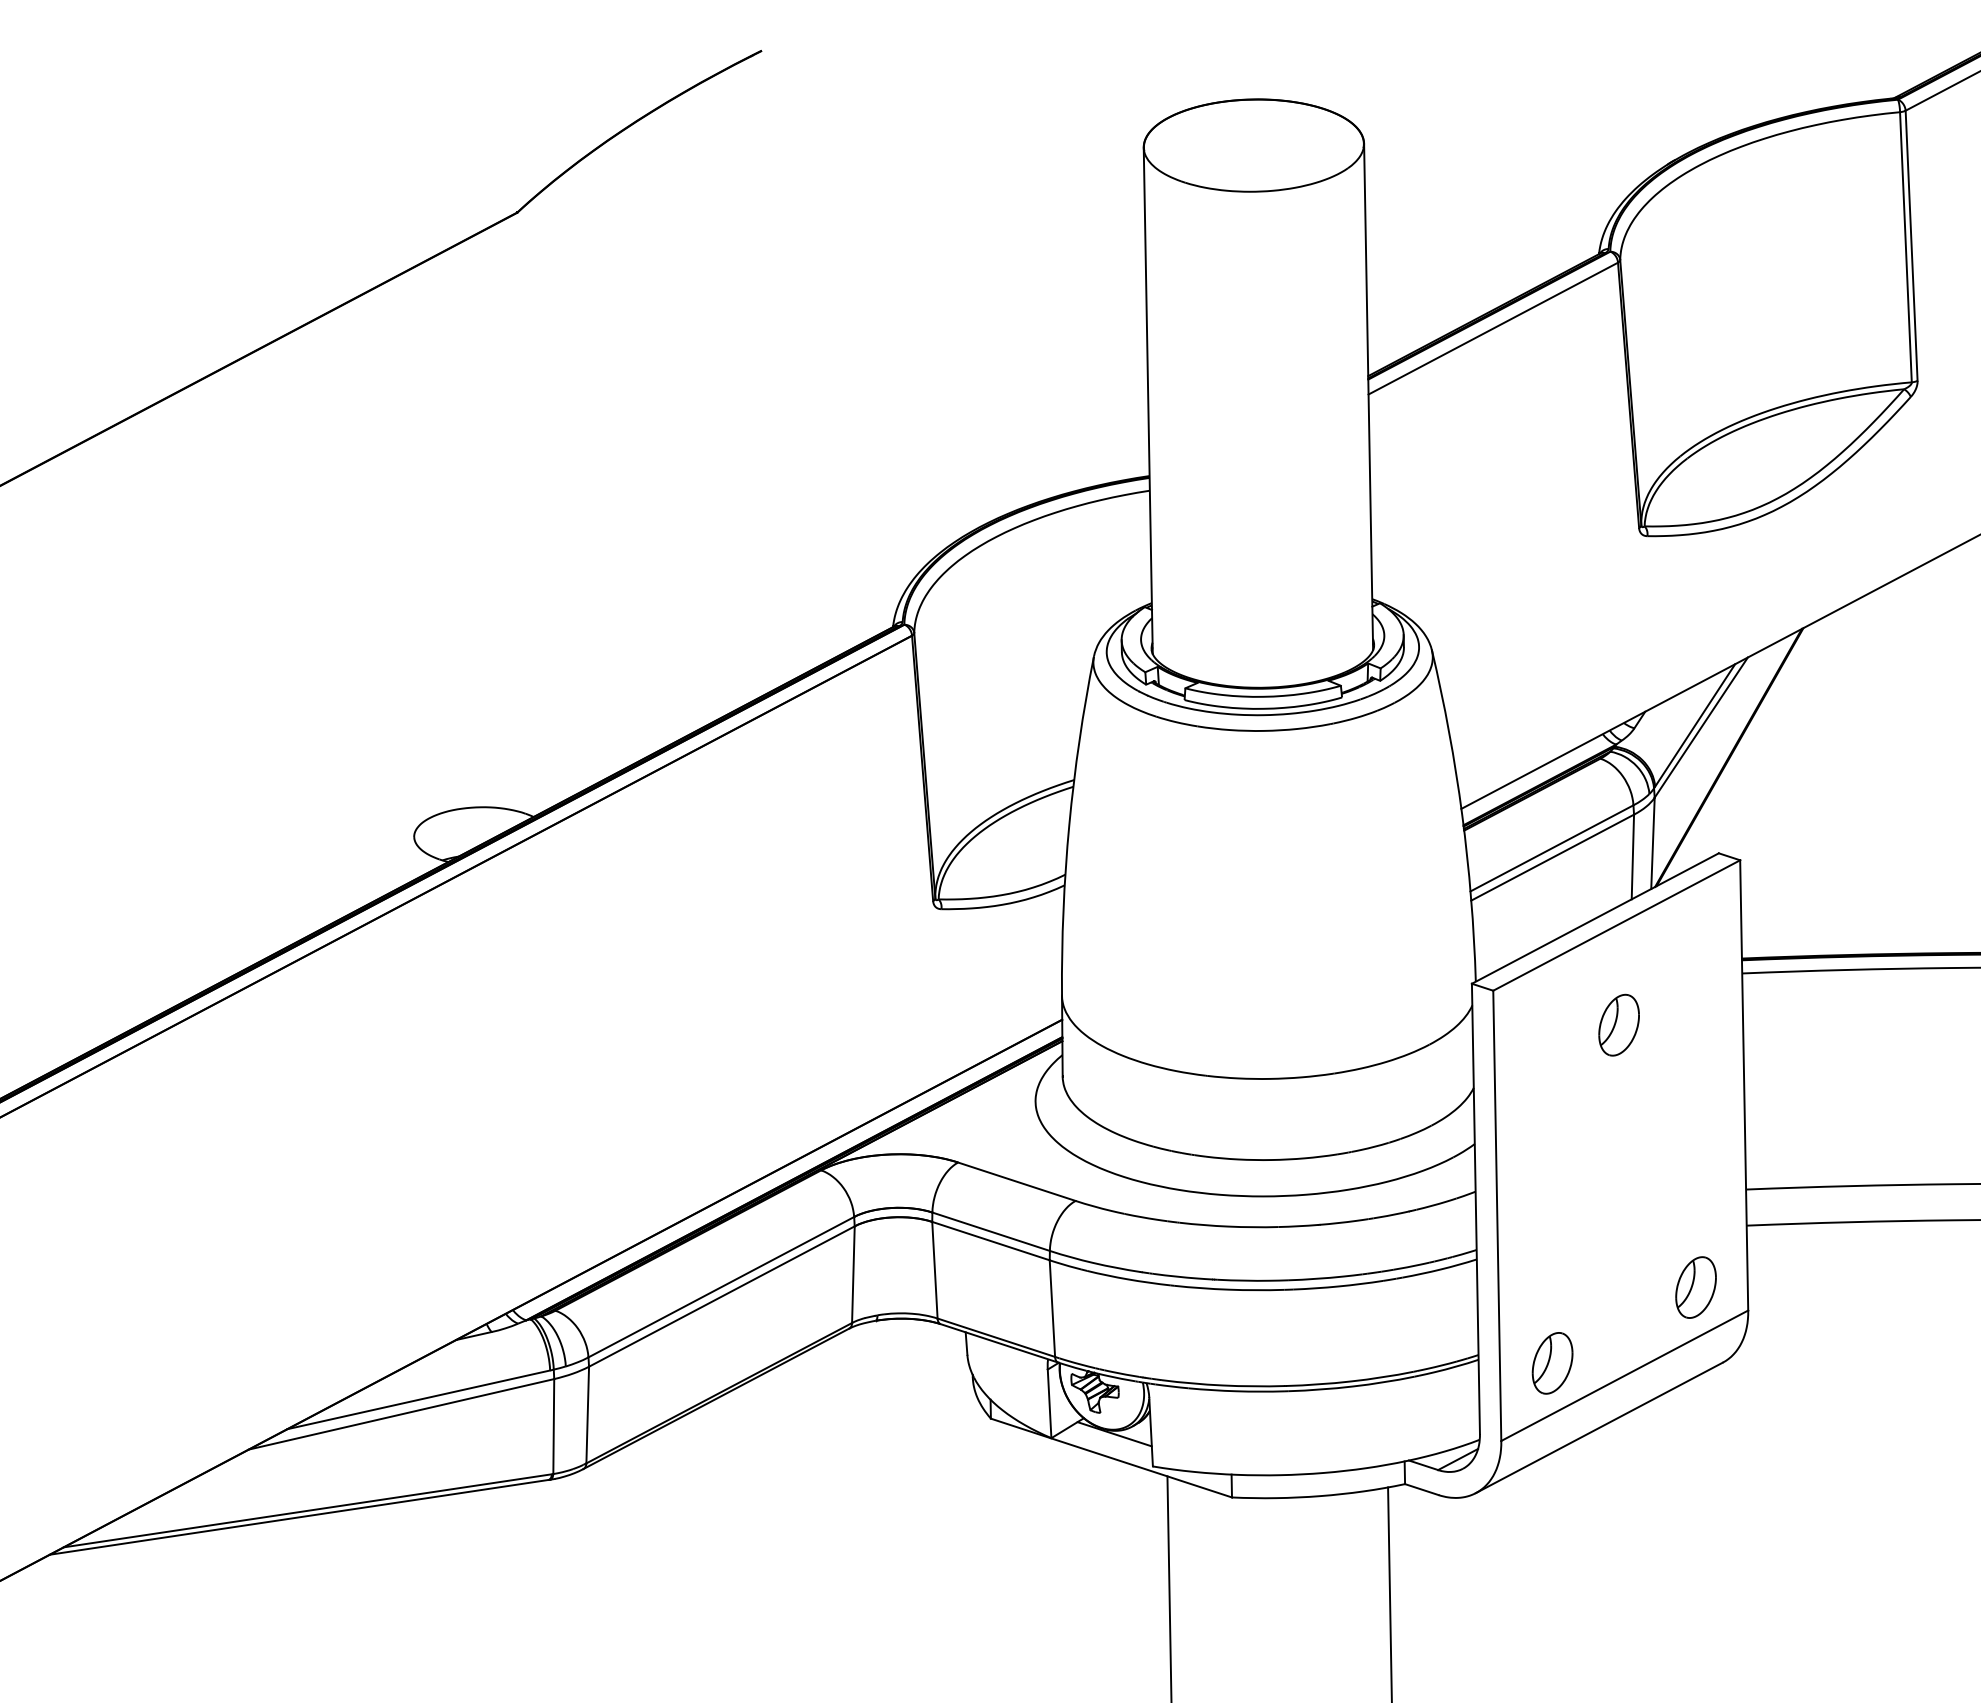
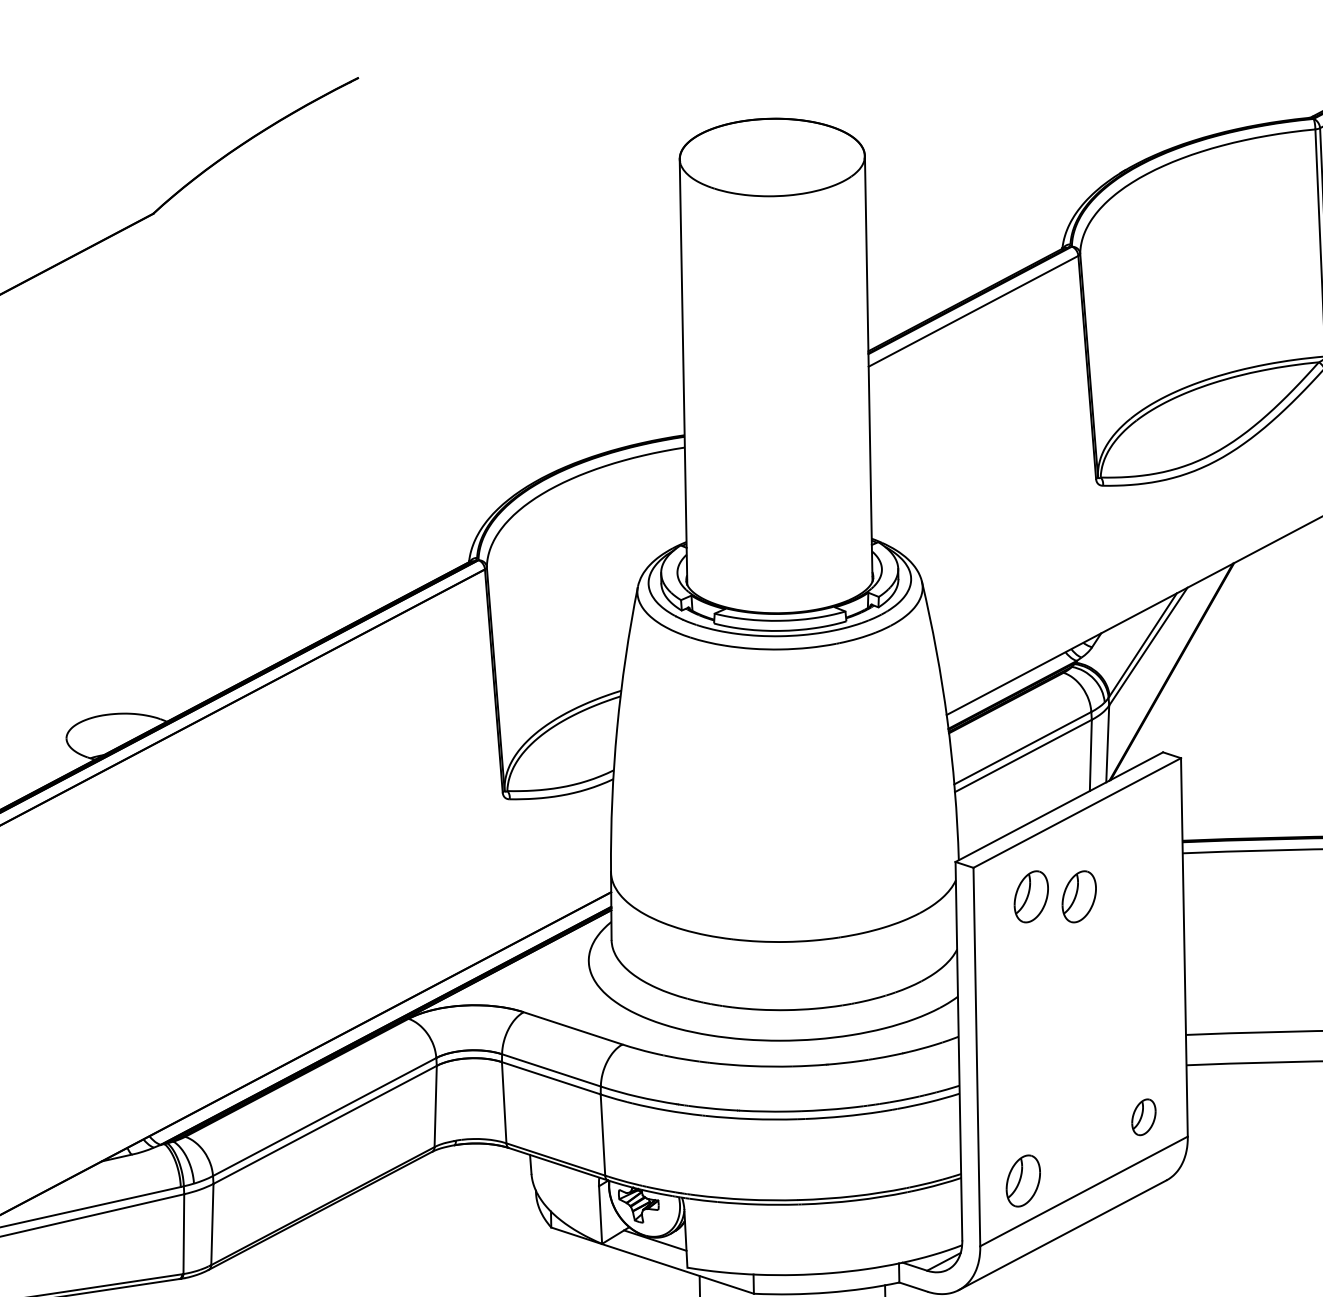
part: (1561, 1024) -> (1030, 896), added
part: (1695, 1287) -> (1143, 1117), size x0.7

